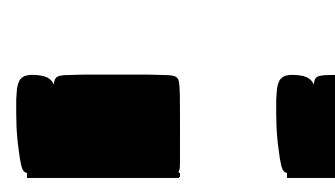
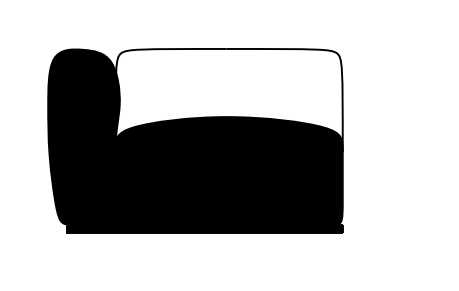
fill: (116, 103) -> (228, 99), removed

